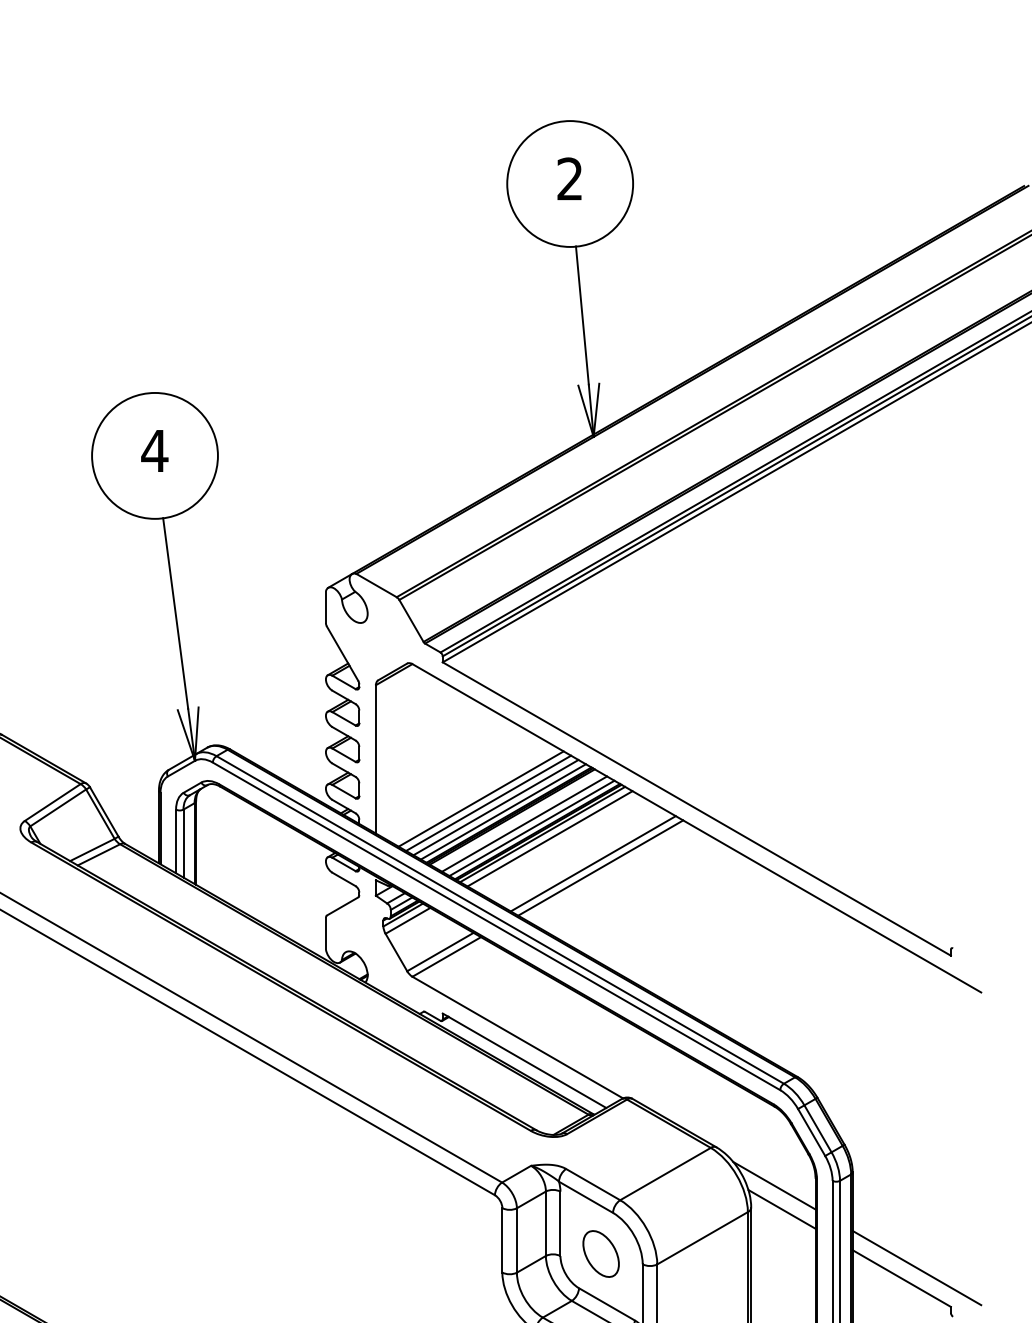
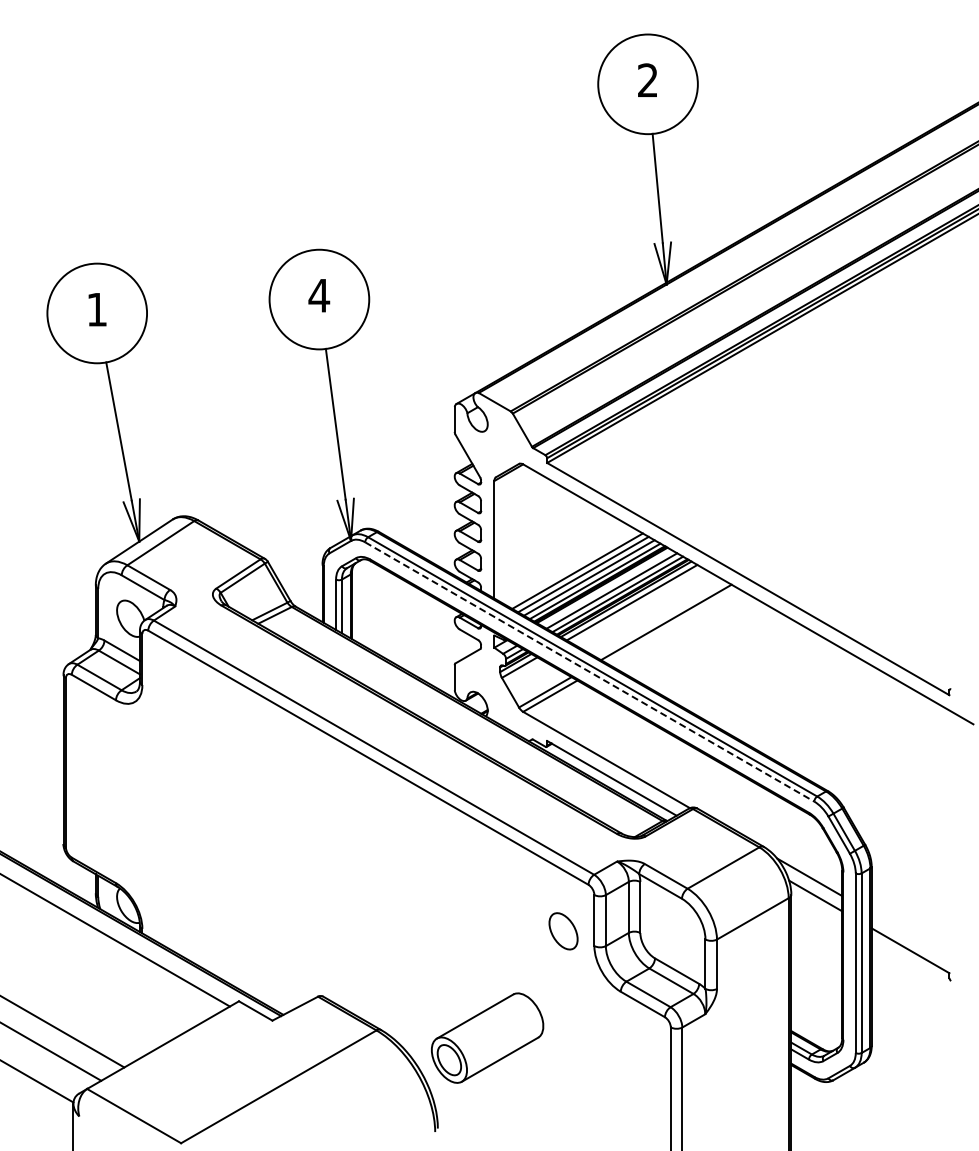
line: (599, 867) -> (671, 625), removed
line: (497, 927) -> (590, 672), solid -> dashed
part: (601, 1254) -> (563, 931), moved
line: (916, 1268) -> (922, 942), removed

